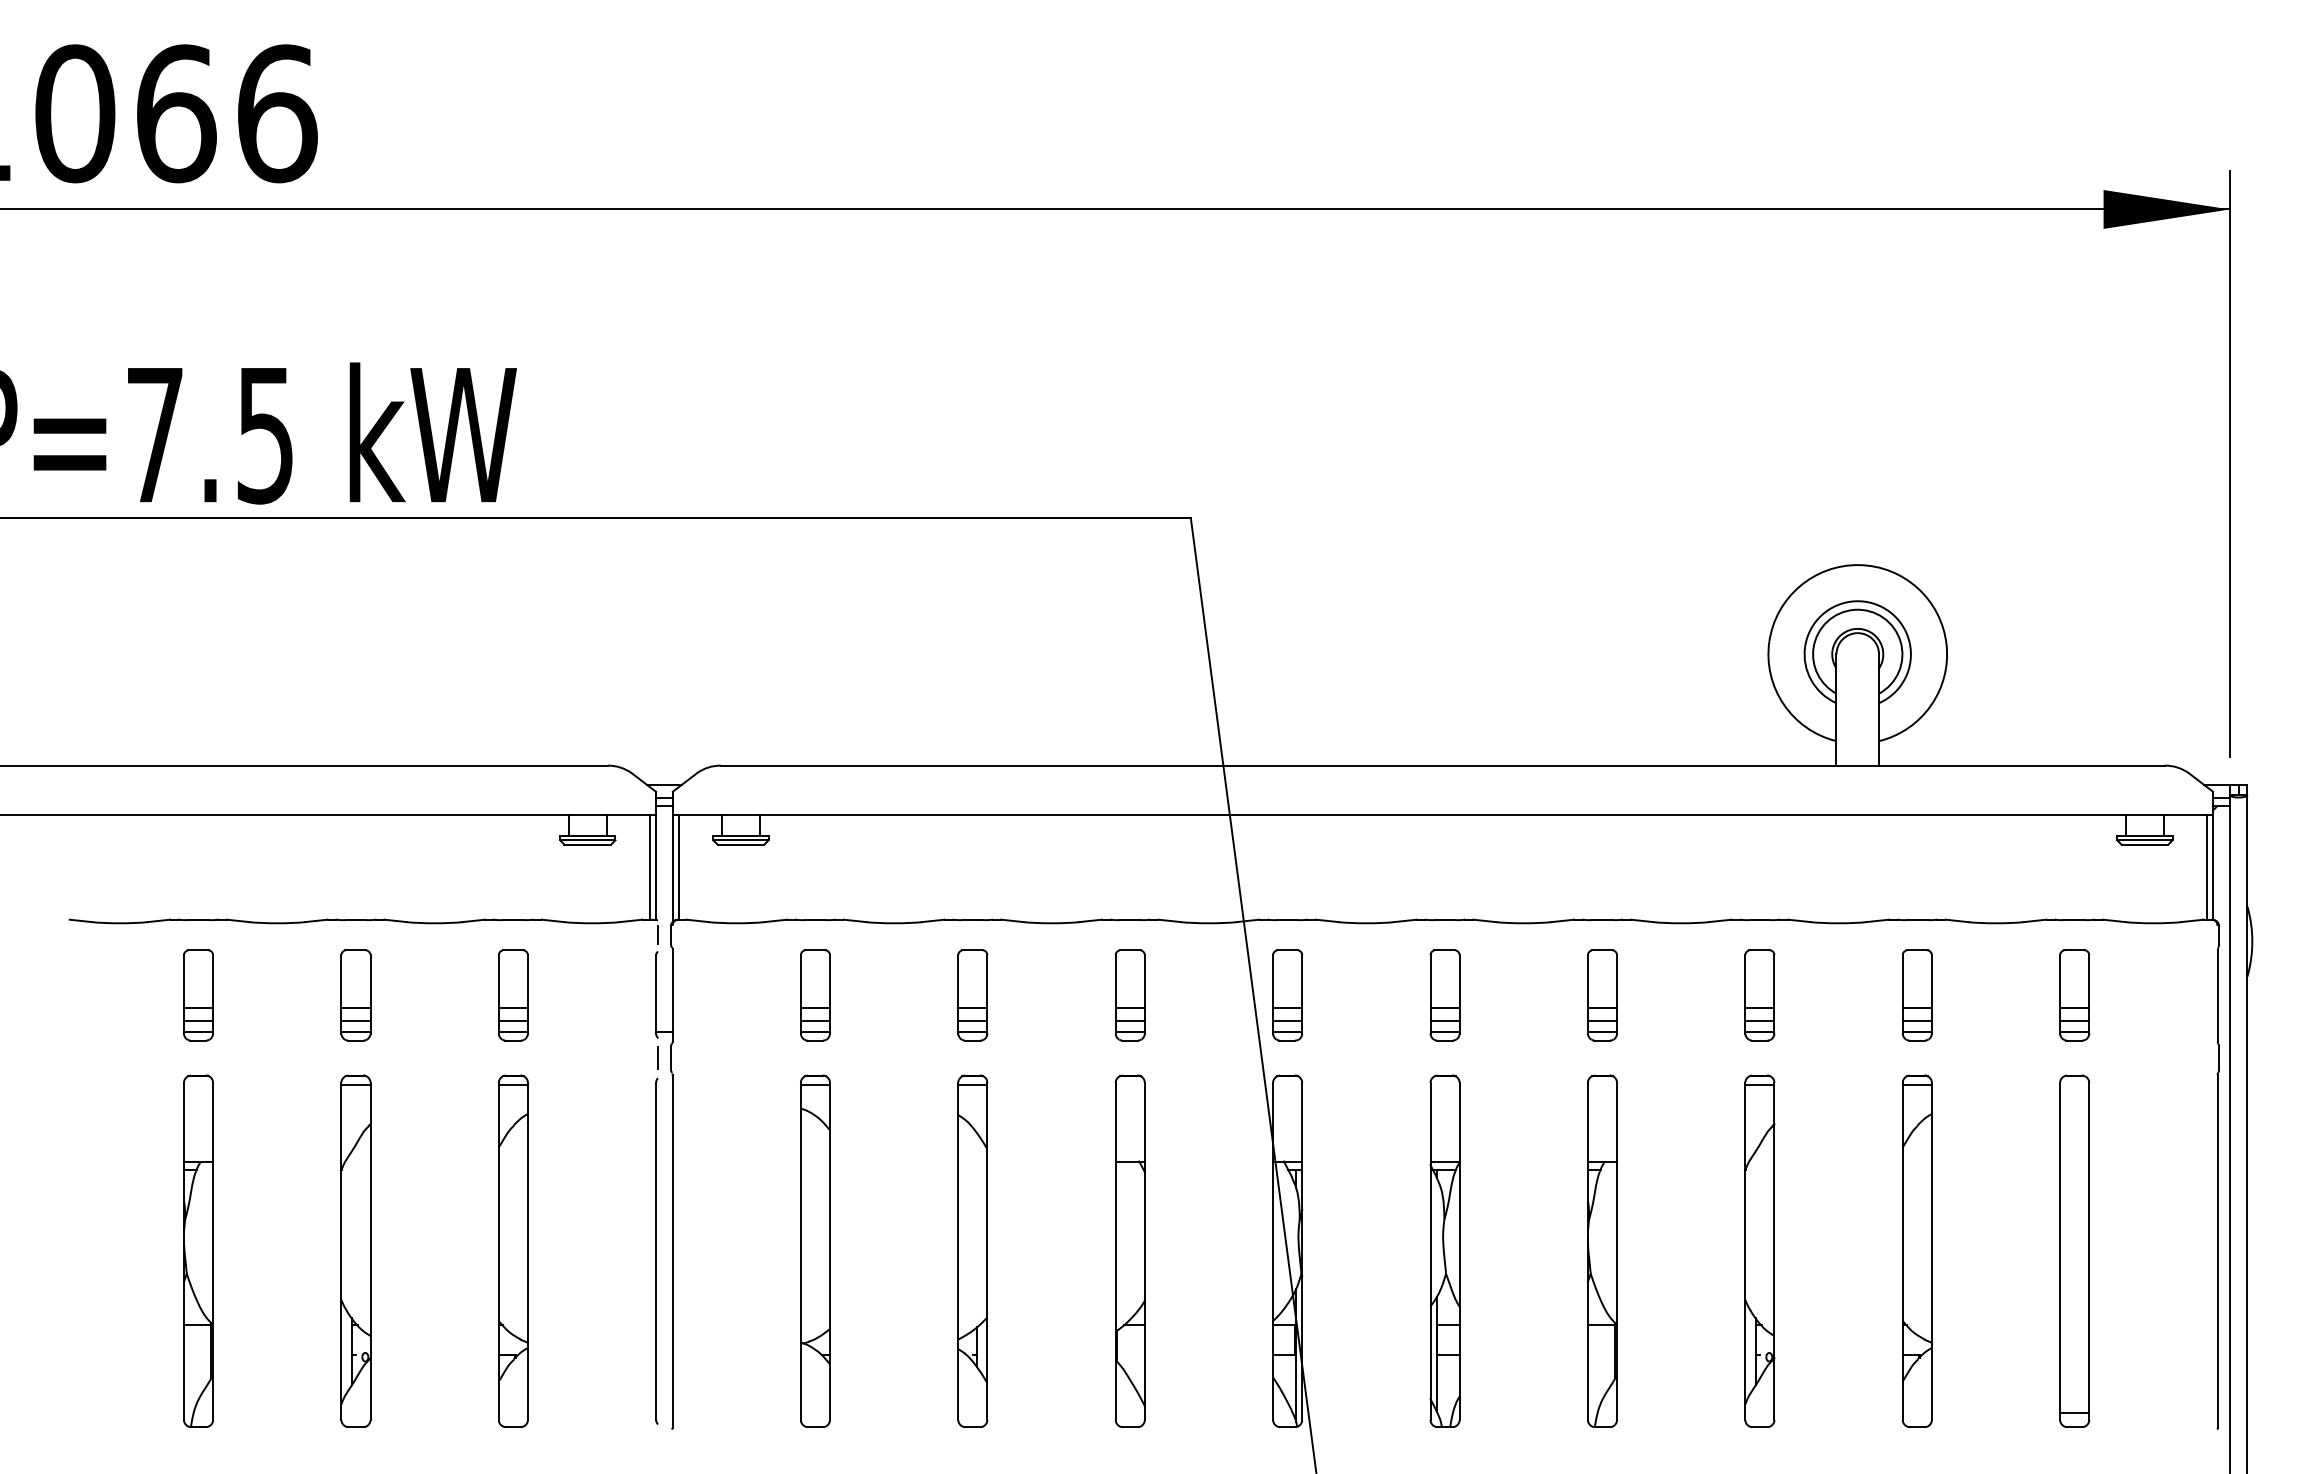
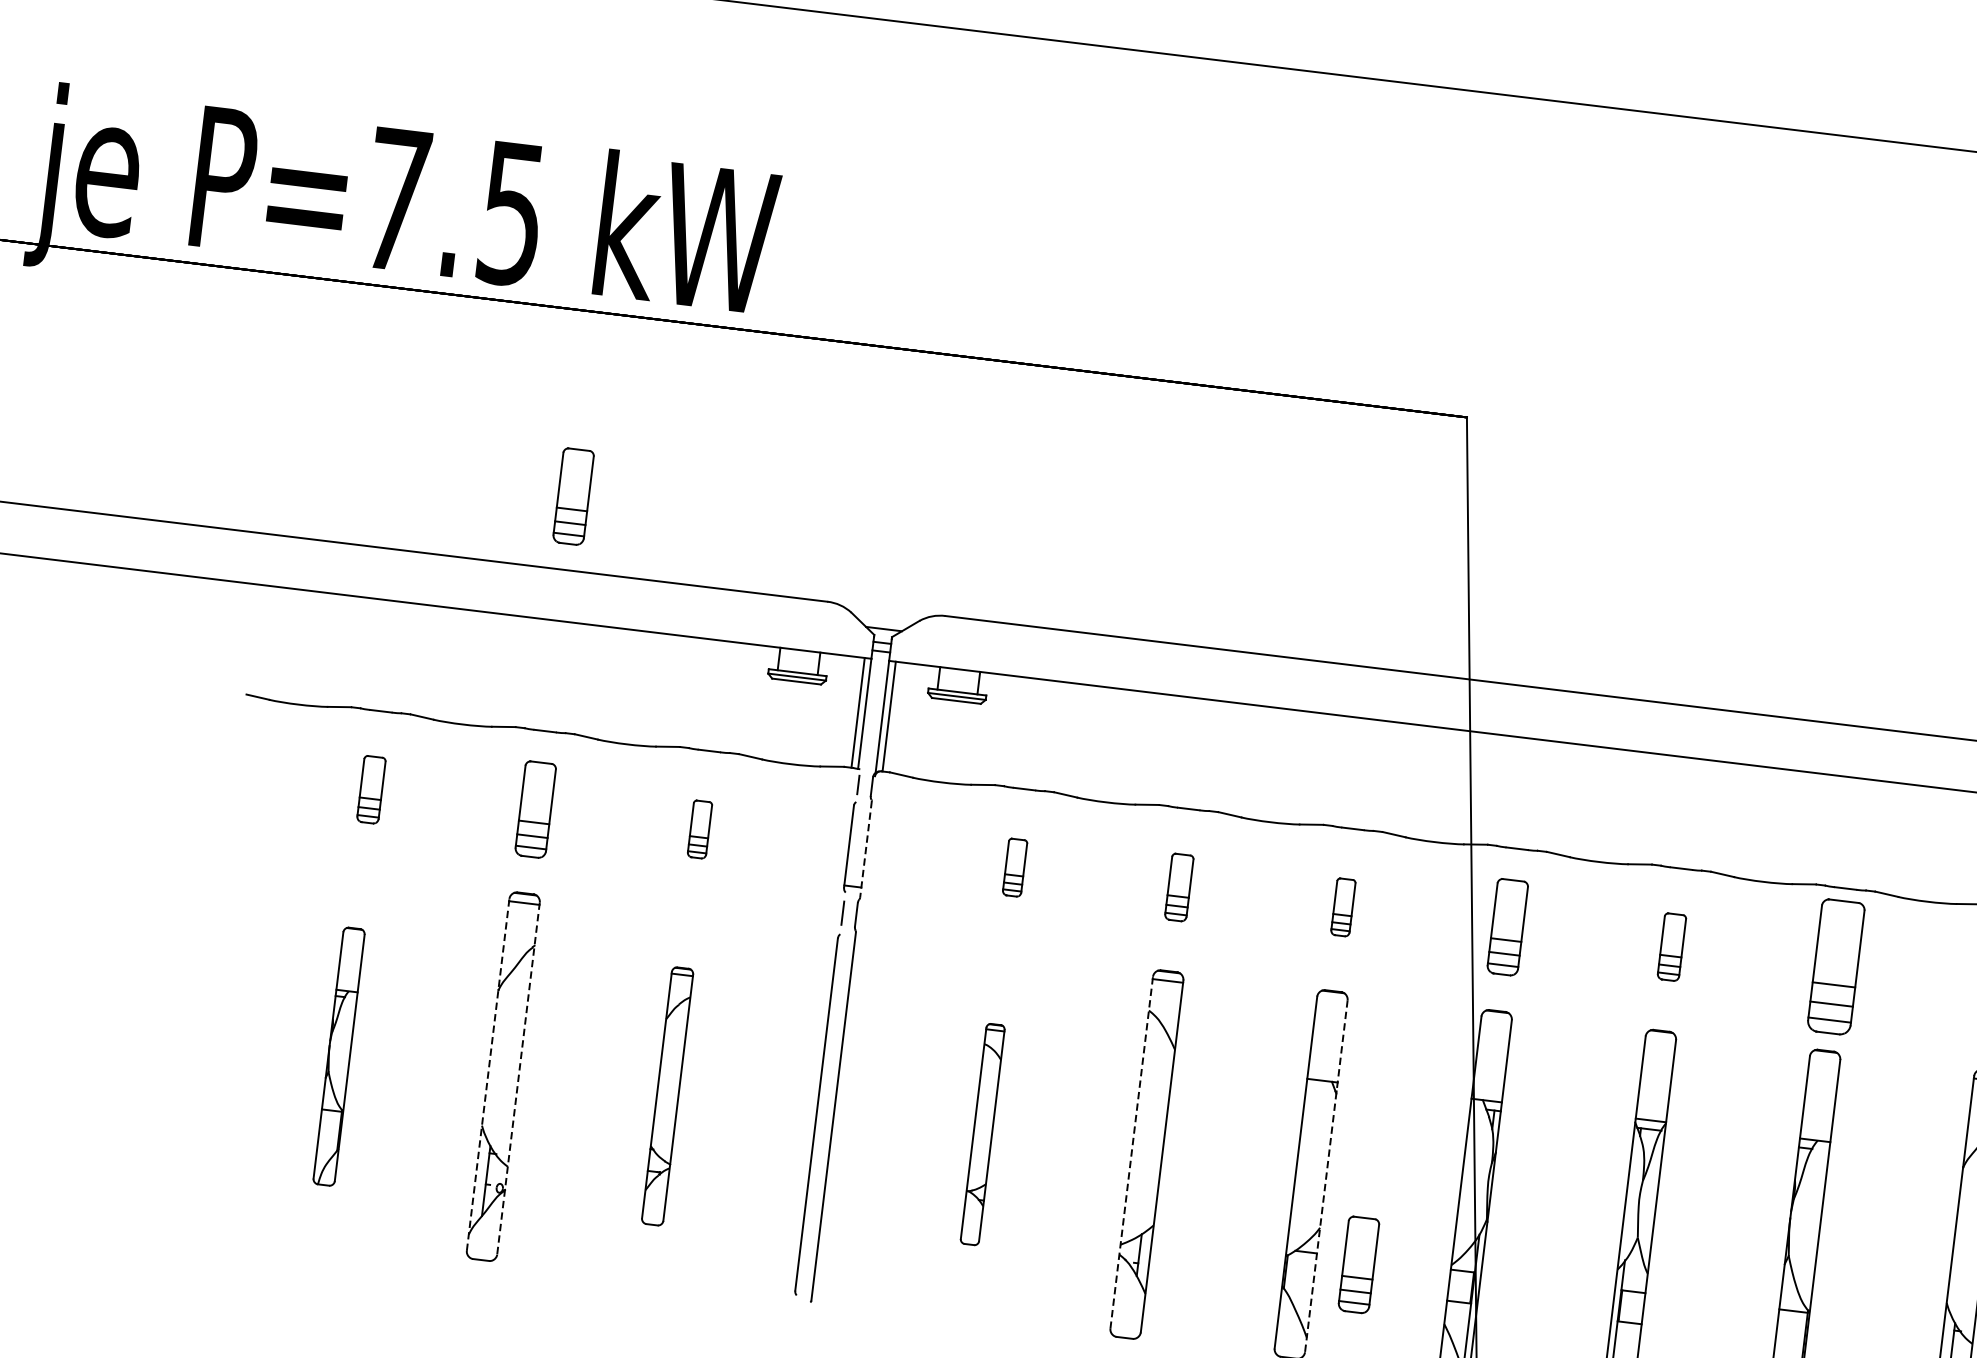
part: (355, 695) -> (573, 496), added
part: (198, 995) -> (371, 789), size x0.7
part: (513, 995) -> (699, 829), size x0.6
line: (672, 995) -> (865, 849), solid -> dashed
part: (815, 995) -> (1015, 867), size x0.6
part: (972, 995) -> (1178, 887), size x0.7
part: (1129, 995) -> (1342, 907), size x0.6
part: (1444, 995) -> (1671, 947), size x0.7
part: (1602, 995) -> (1836, 967), size x1.4
part: (198, 1250) -> (339, 1055), size x0.7
part: (513, 1250) -> (667, 1095), size x0.7
part: (815, 1250) -> (982, 1133), size x0.6
line: (341, 1251) -> (488, 1074), solid -> dashed
line: (370, 1251) -> (518, 1078), solid -> dashed
line: (958, 1251) -> (1131, 1152), solid -> dashed
line: (1144, 1251) -> (1325, 1176), solid -> dashed
part: (1185, 1331) -> (1358, 1265), added

